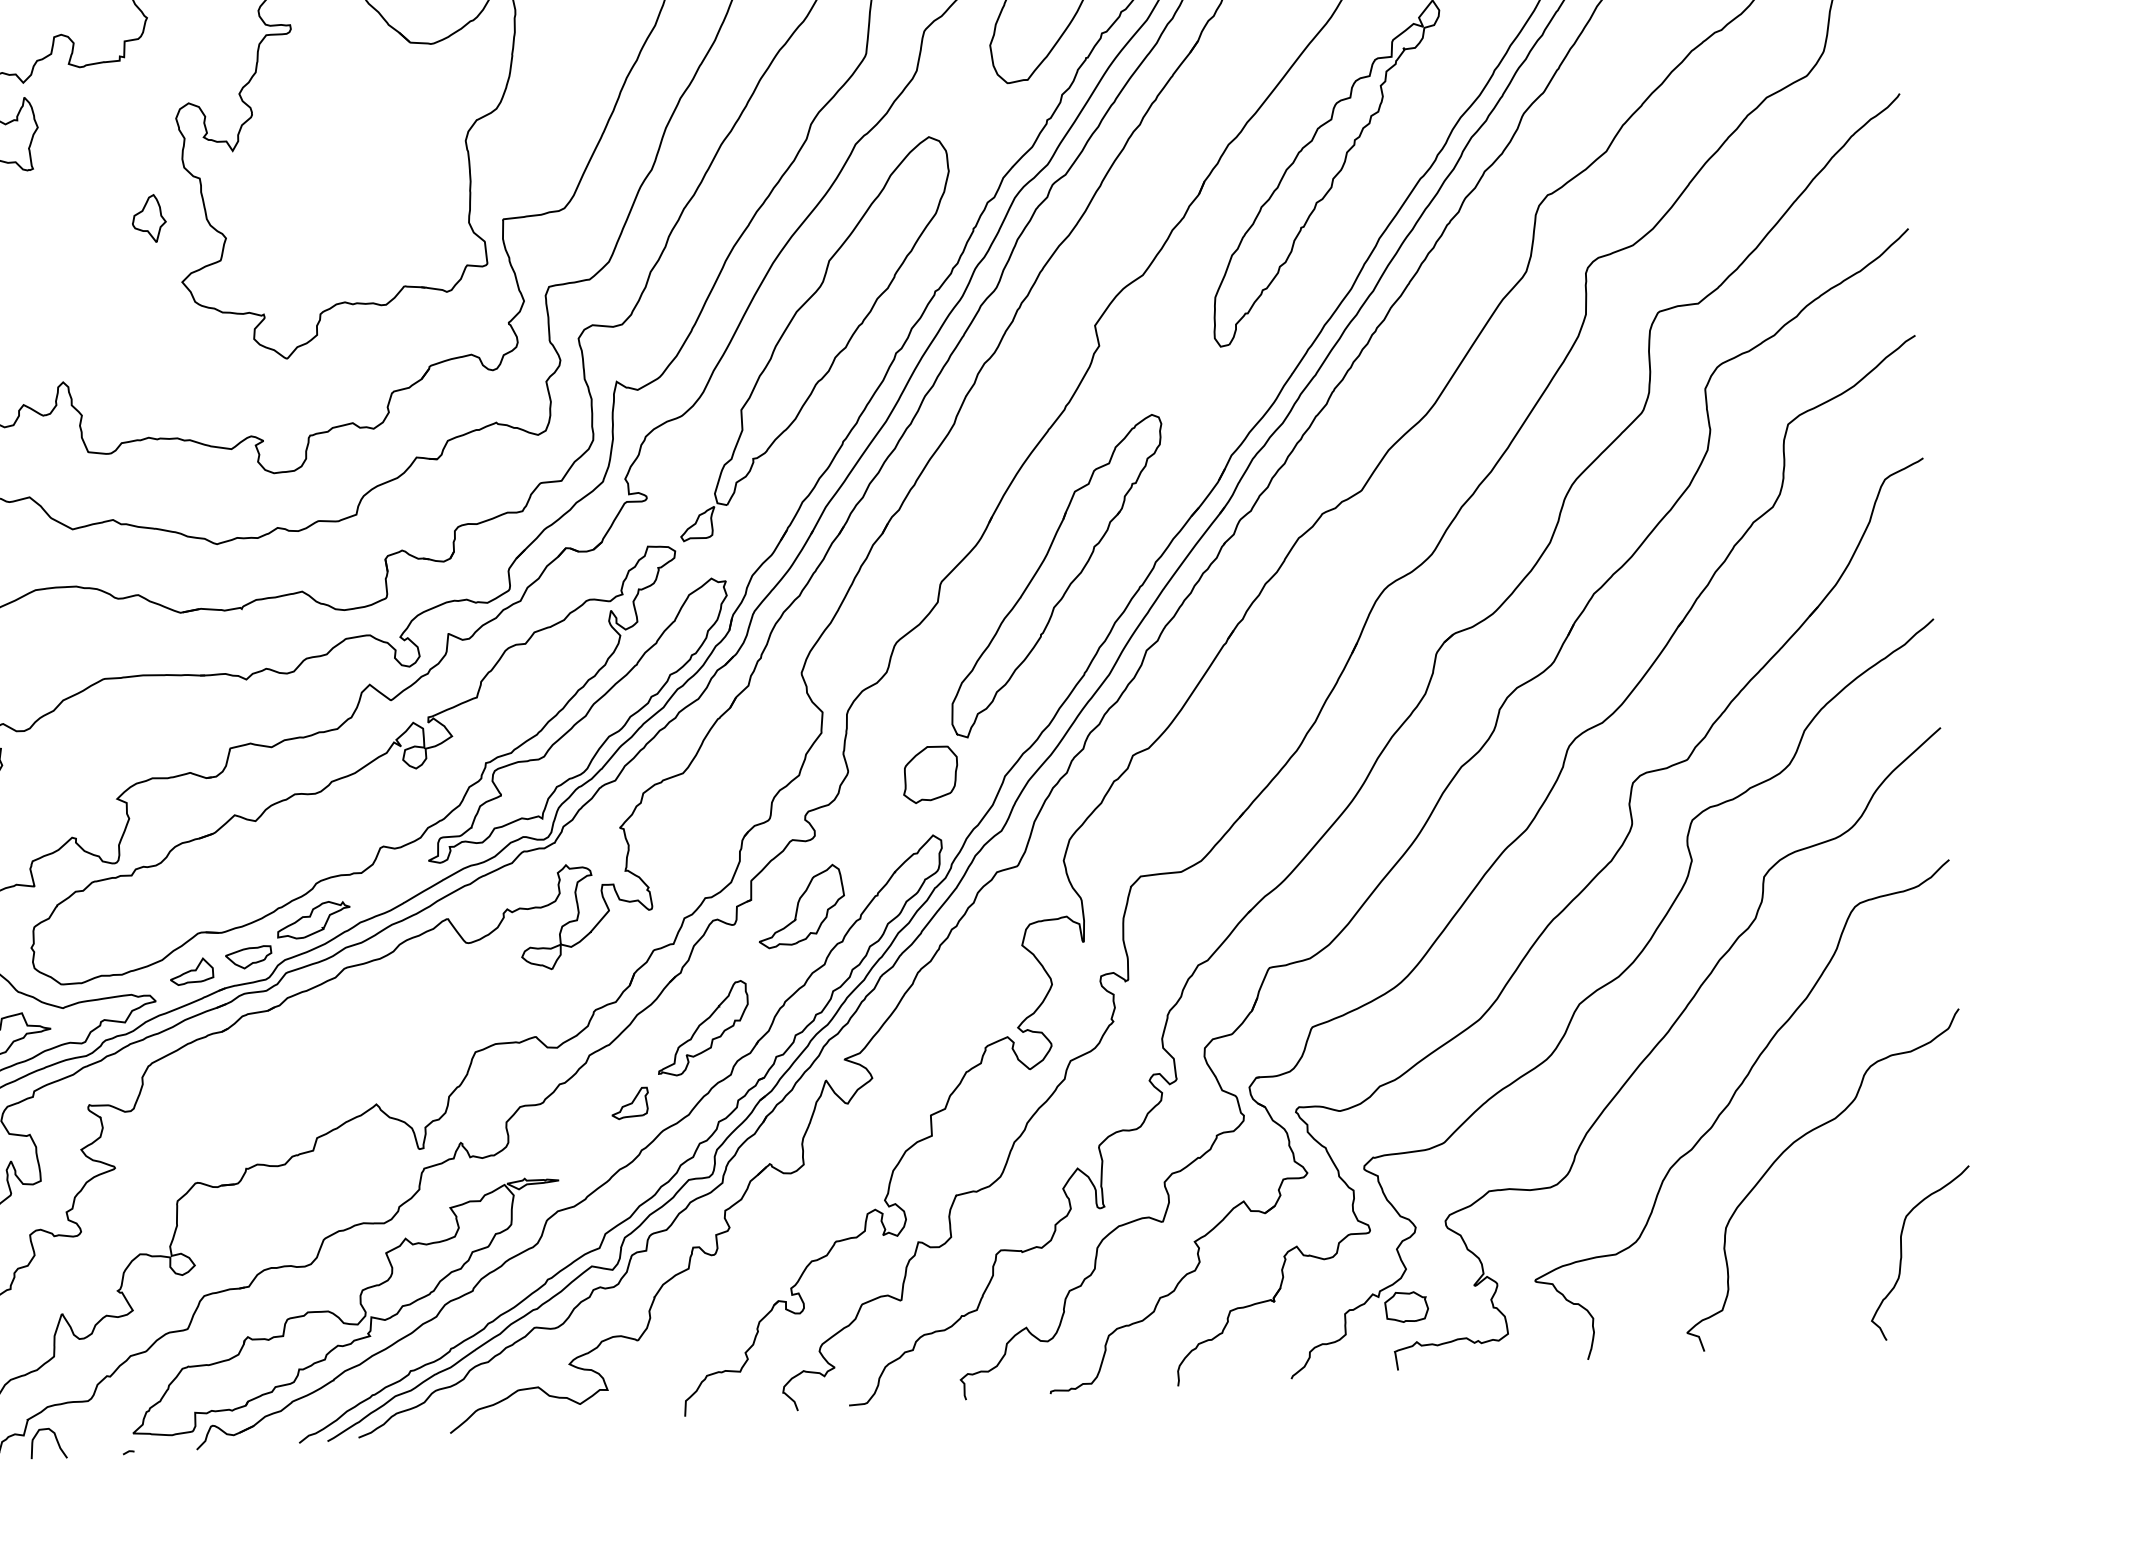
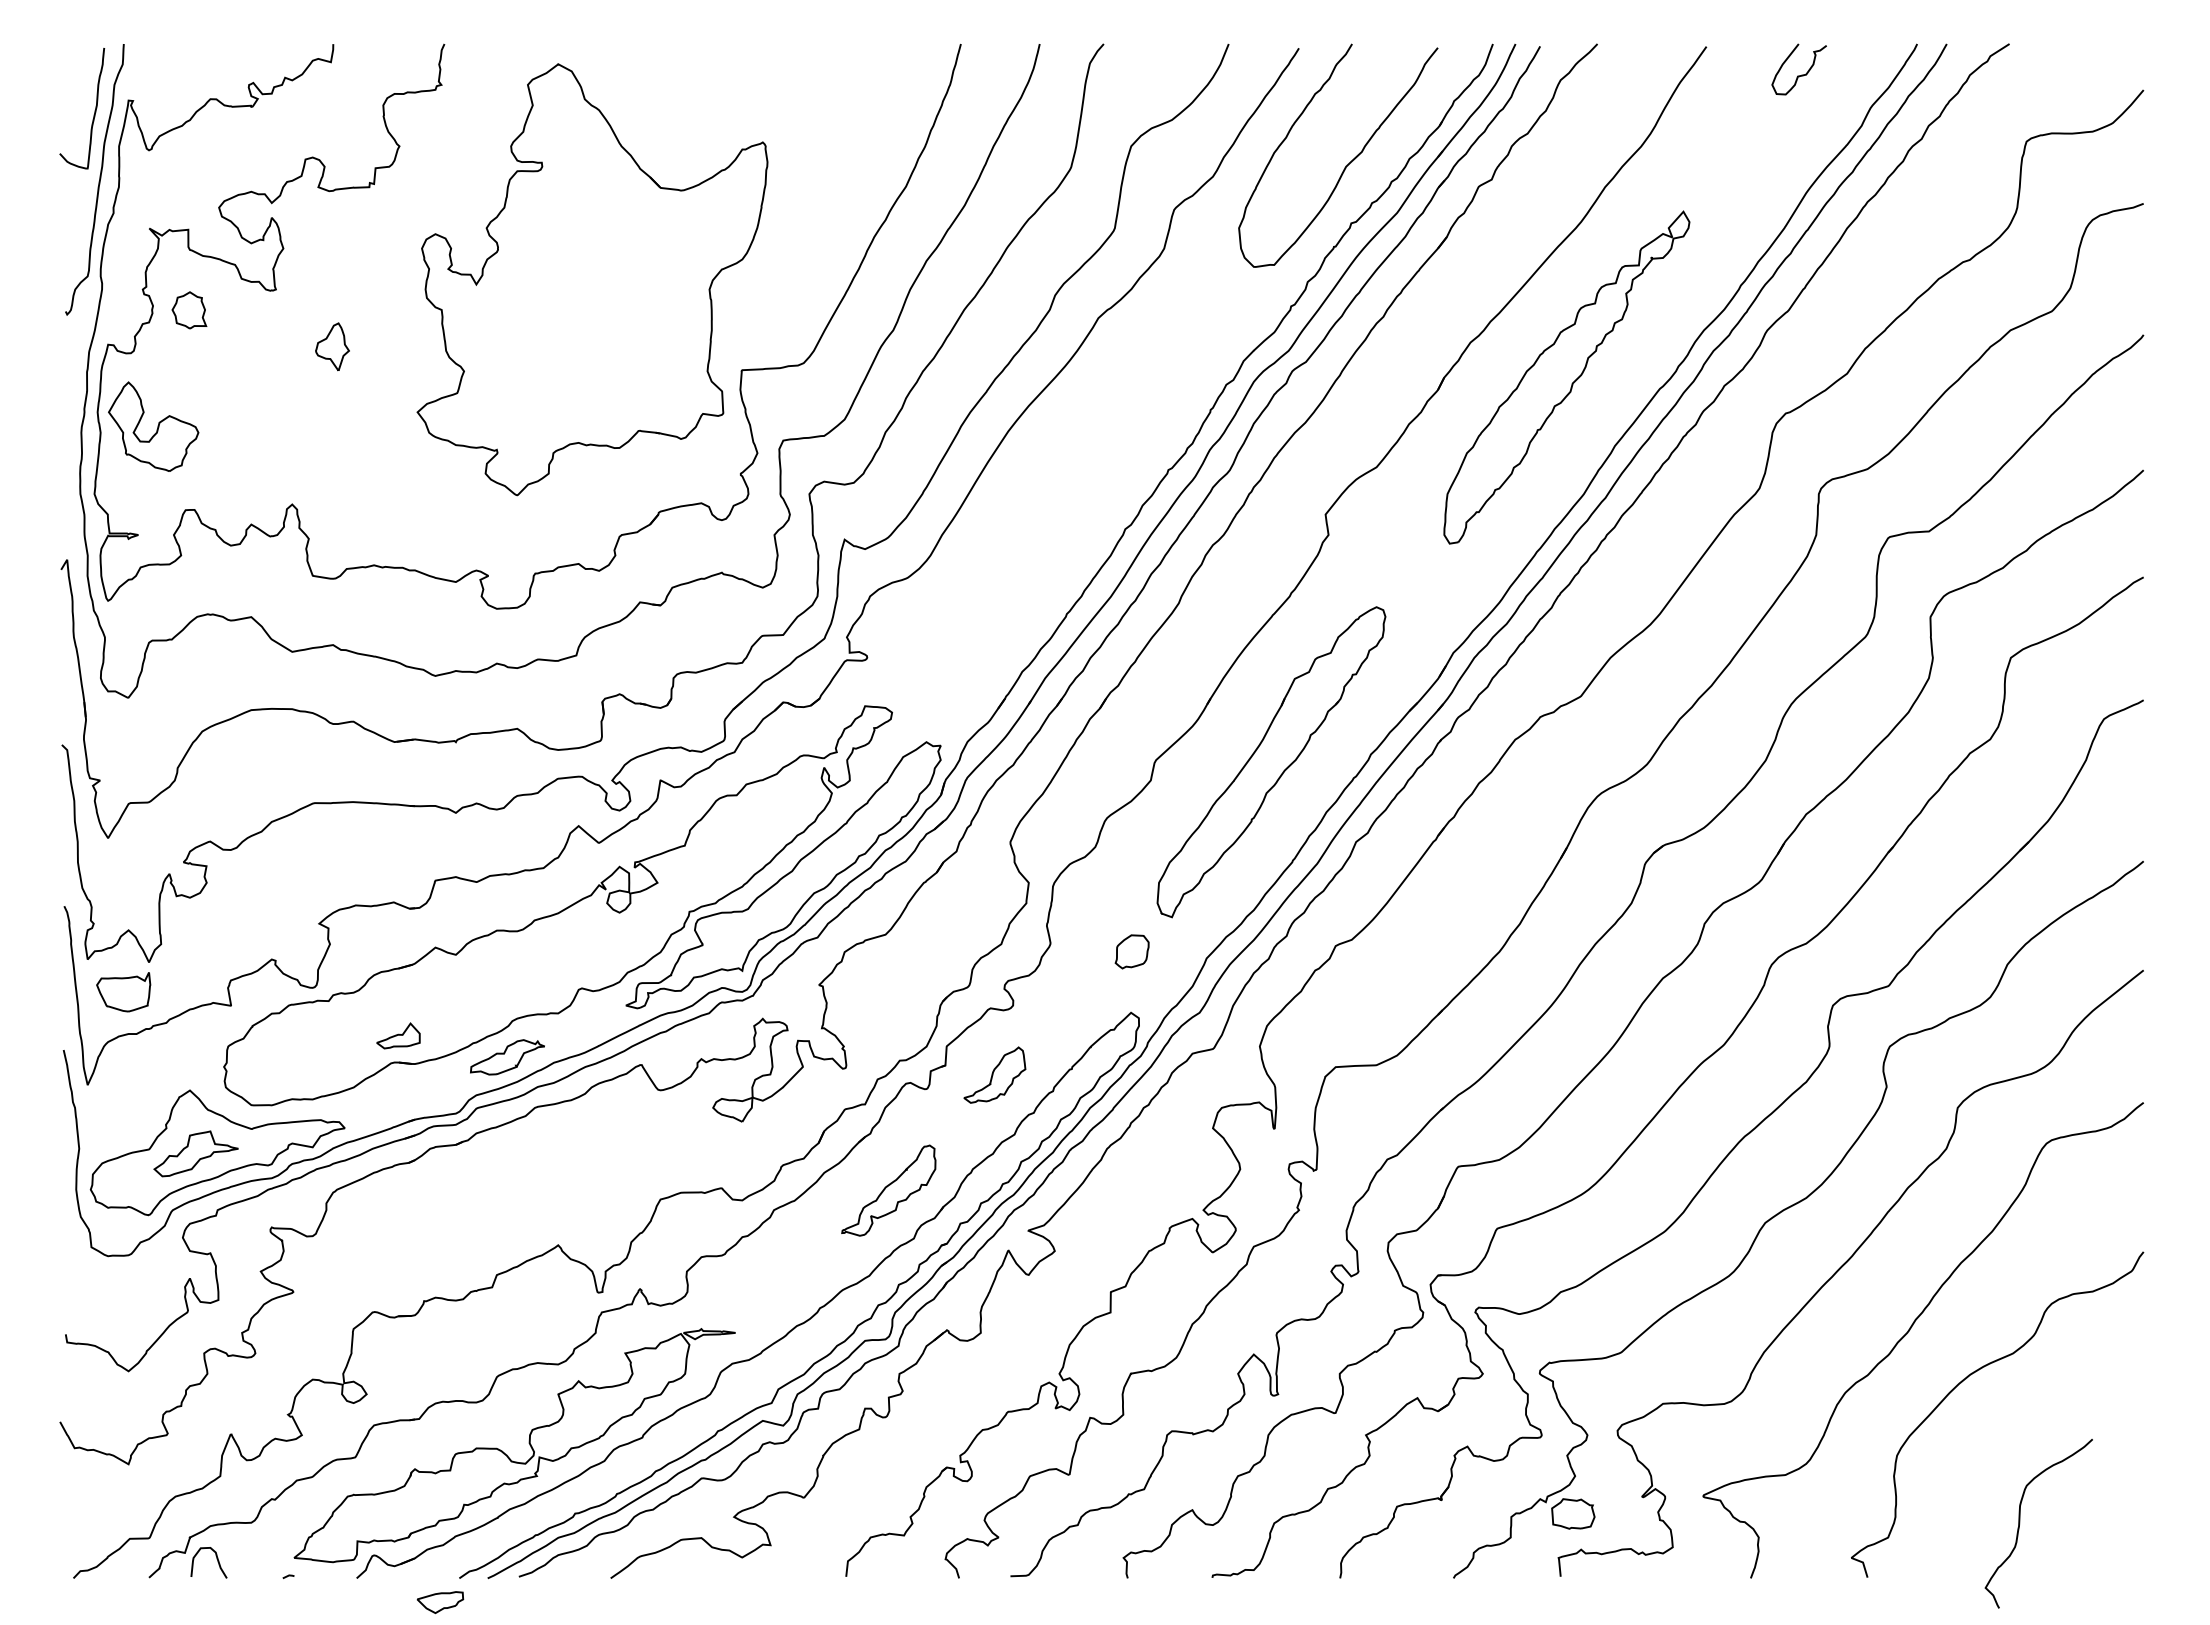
part: (149, 218) -> (332, 346), moved
part: (814, 338) -> (1044, 509), removed
part: (929, 774) -> (1131, 951), size x0.6
part: (800, 905) -> (994, 1074), size x0.7
part: (248, 957) -> (440, 1602), moved
part: (191, 971) -> (398, 1035), moved
part: (630, 1103) -> (811, 1260), removed
curve: (1902, 1254) -> (2020, 1523), moved

